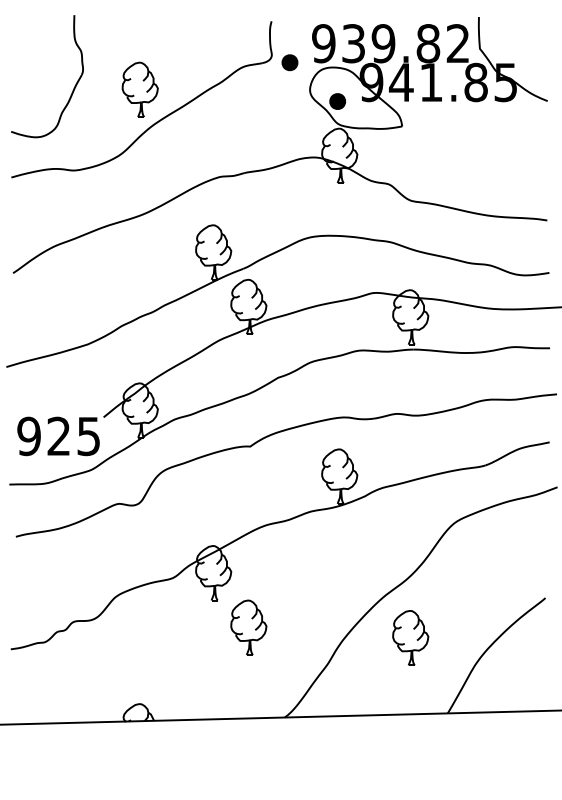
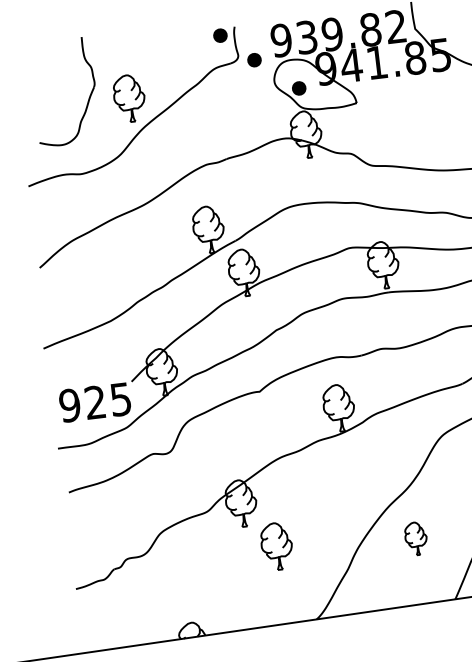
part: (253, 29) -> (220, 35), added
part: (73, 88) -> (88, 99), moved
part: (410, 637) -> (415, 538), size x0.7

